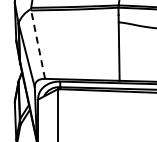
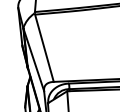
line: (38, 44) -> (44, 48), dashed -> solid

